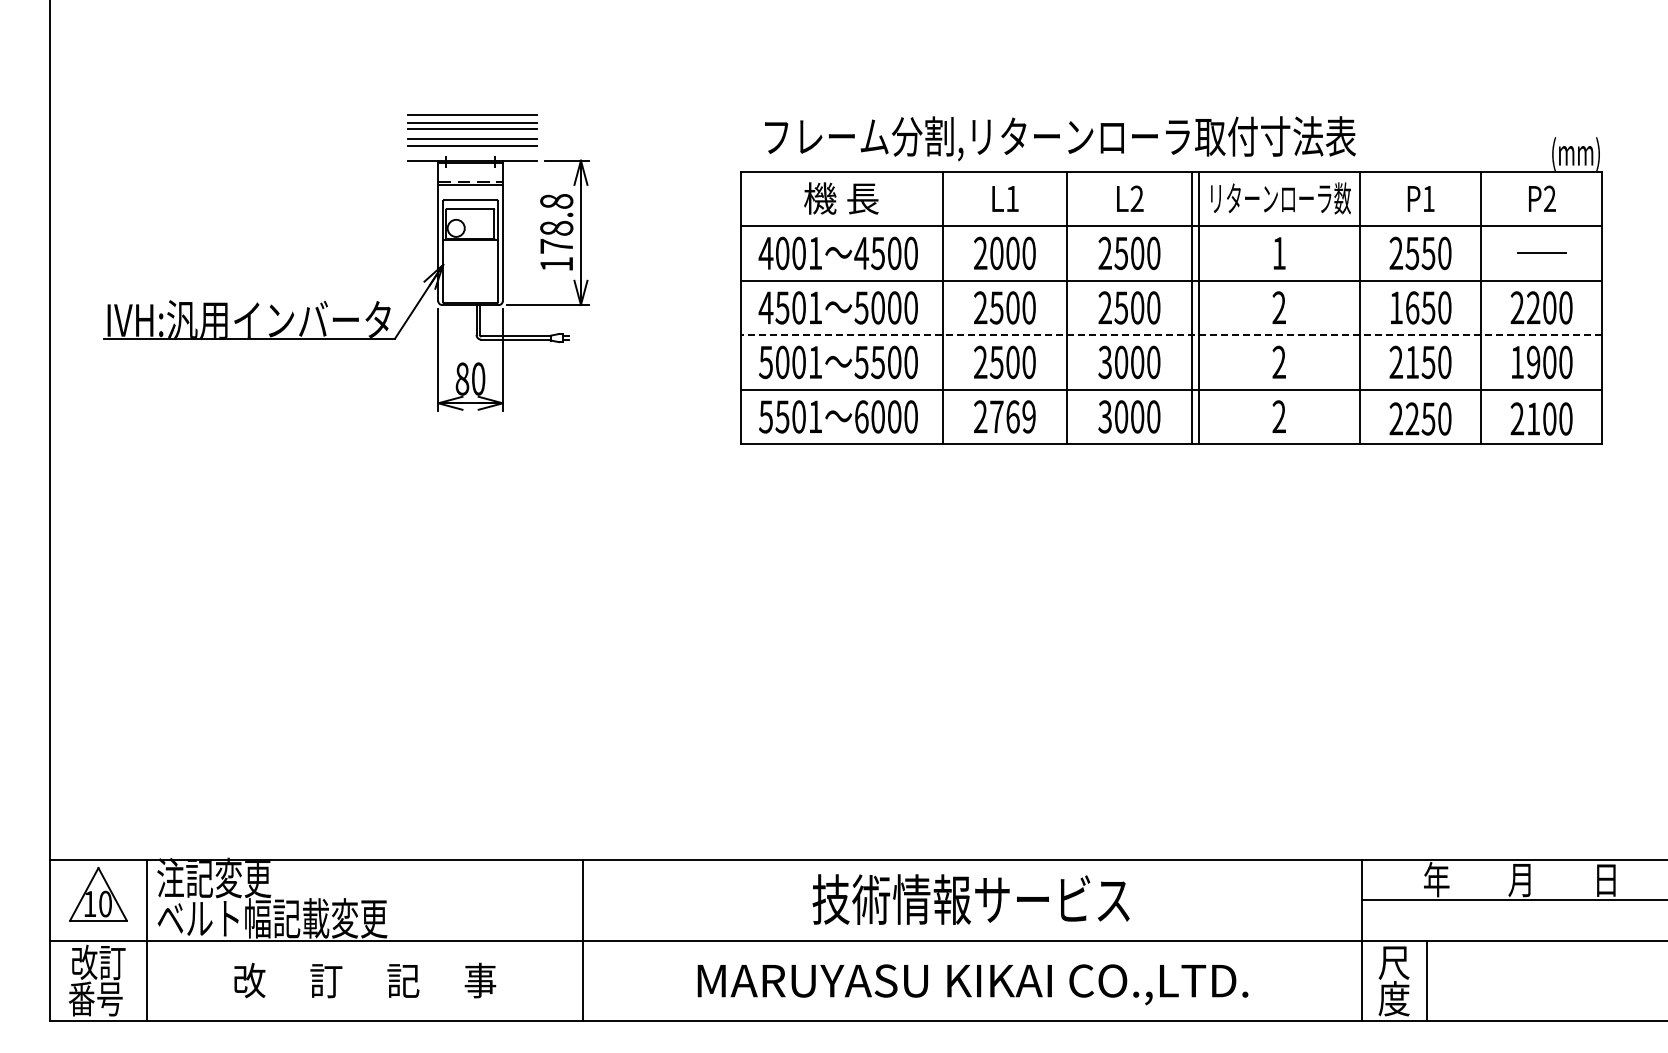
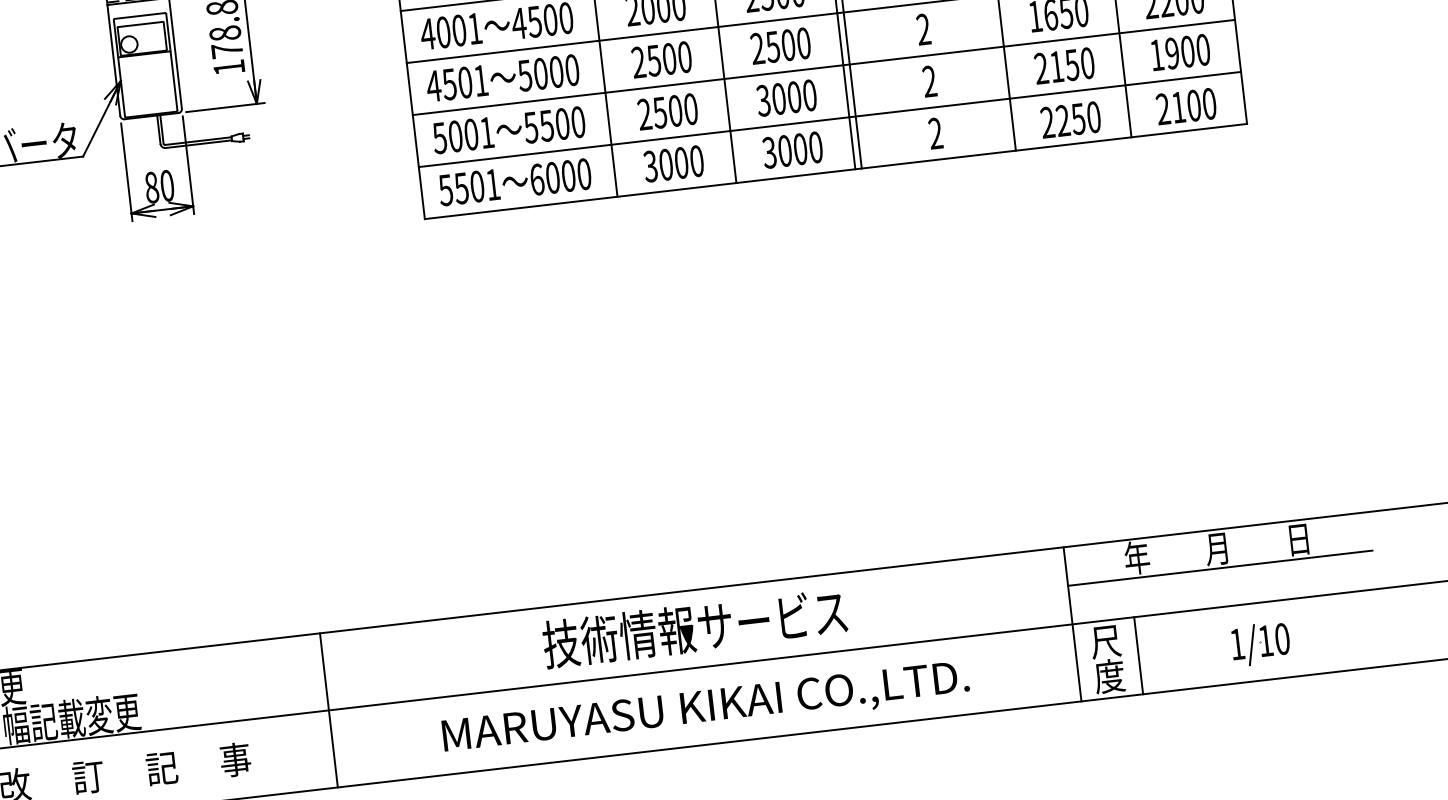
line: (1171, 335) -> (823, 67), dashed -> solid
text: (1004, 416) -> (673, 163), 2769 -> 3000
part: (1554, 983) -> (1260, 643), added

